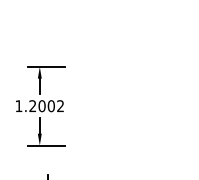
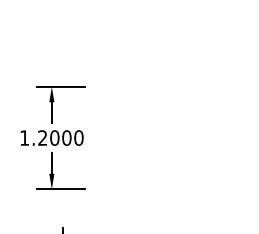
text: (60, 106) -> (78, 138), 1.2002 -> 1.2000

